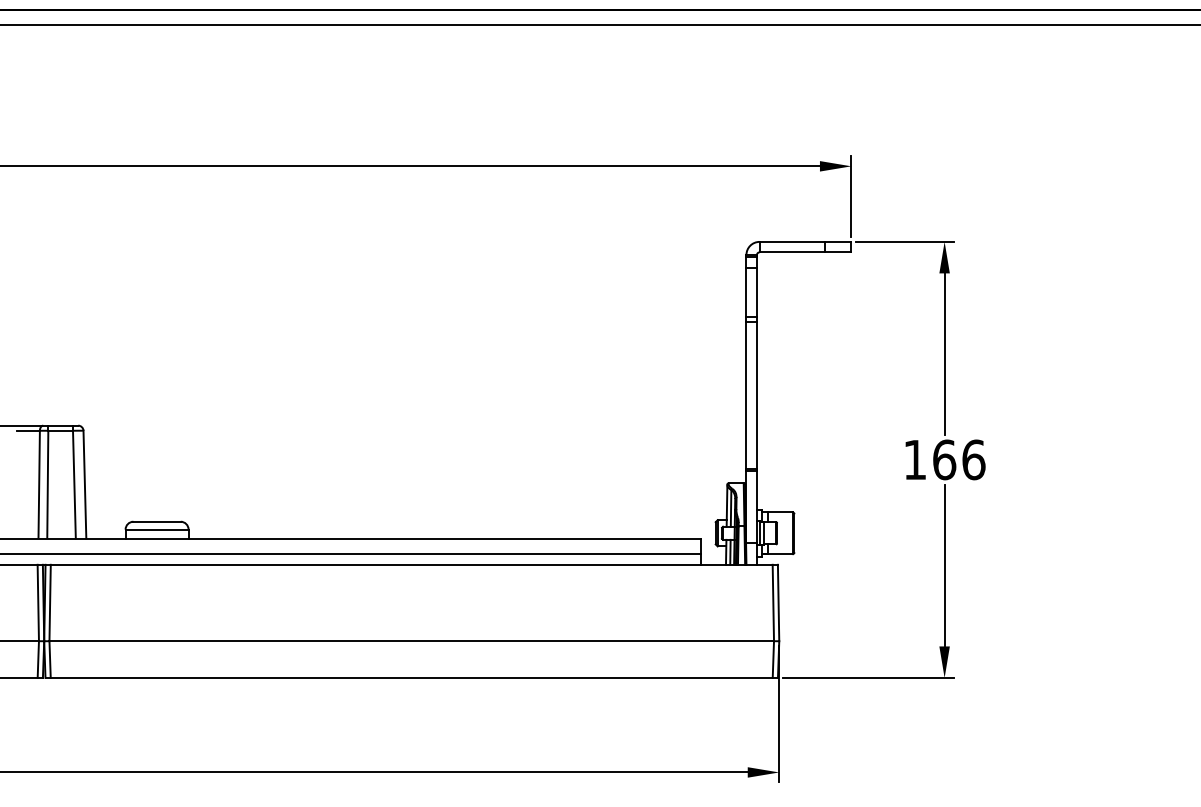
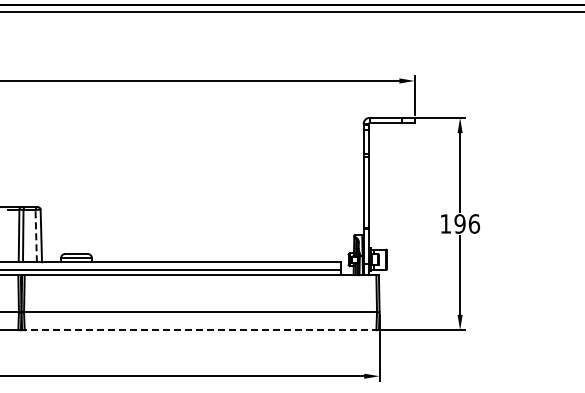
text: (943, 458) -> (459, 223), 166 -> 196
line: (74, 483) -> (36, 235), solid -> dashed
line: (411, 678) -> (200, 330), solid -> dashed

